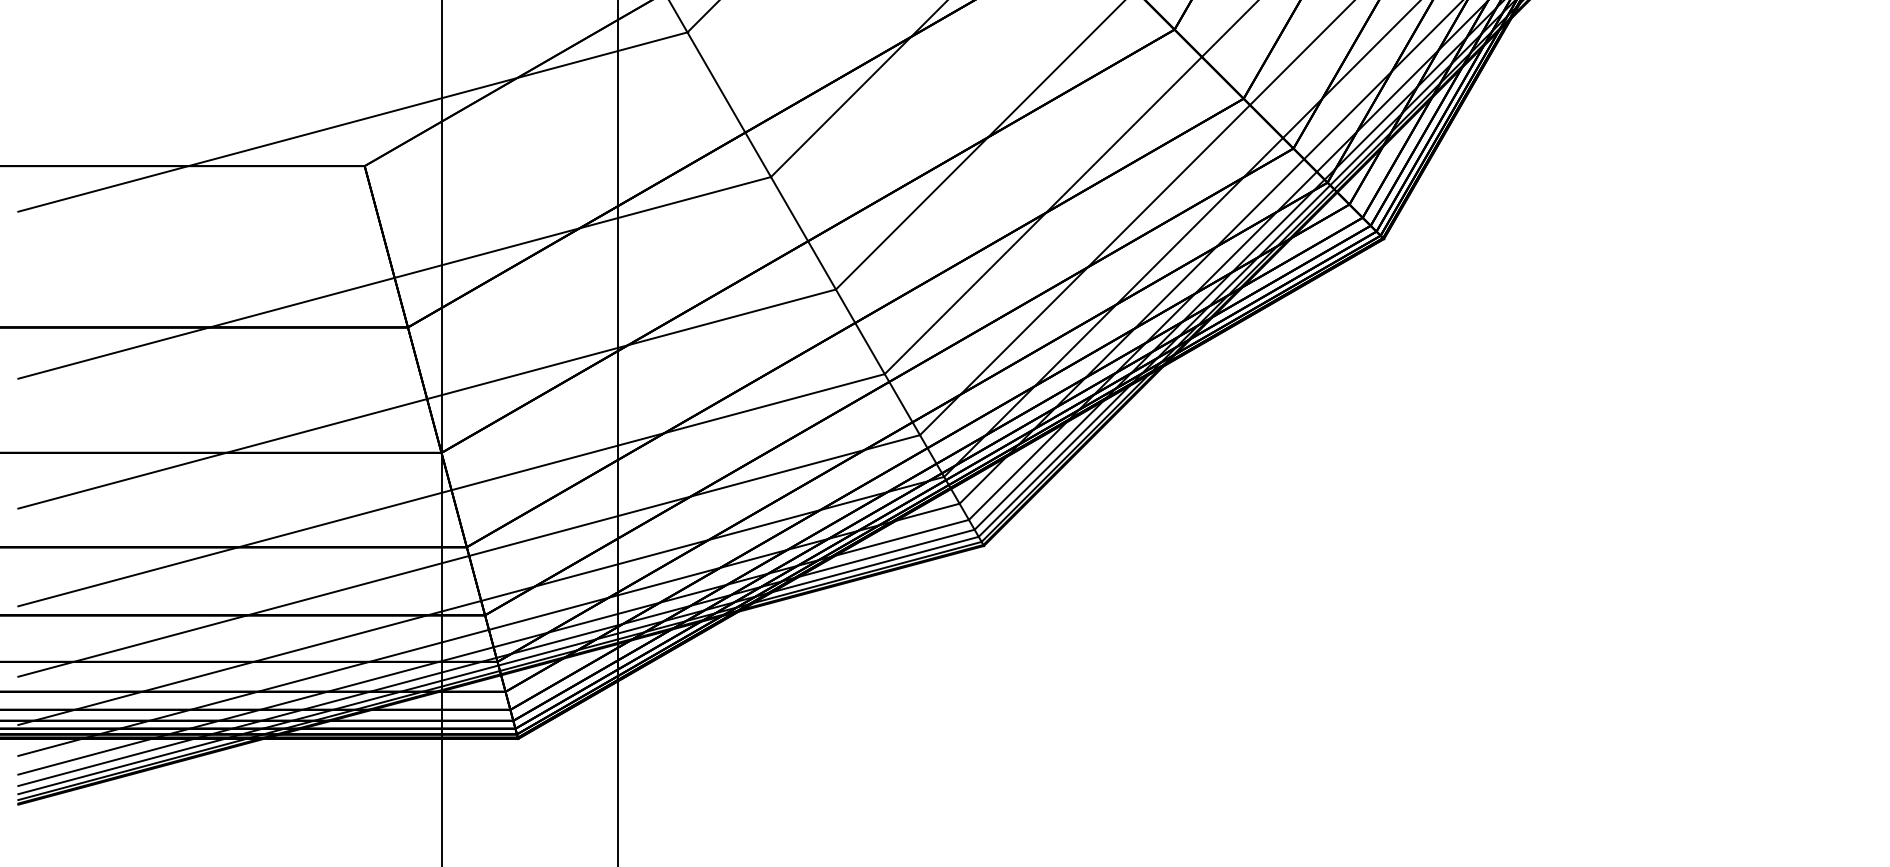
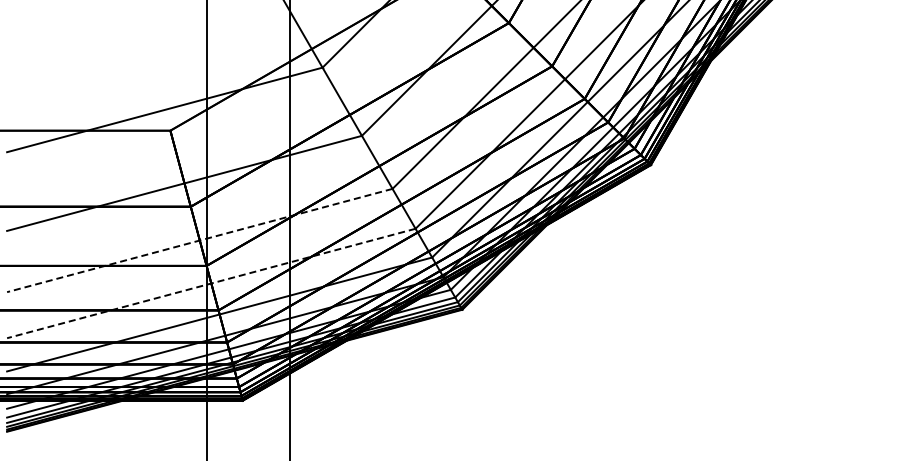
line: (426, 399) -> (199, 240), solid -> dashed
line: (449, 490) -> (210, 283), solid -> dashed

